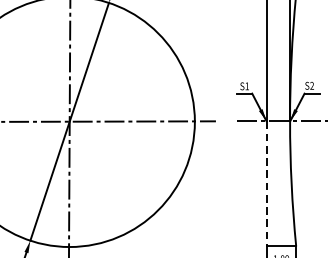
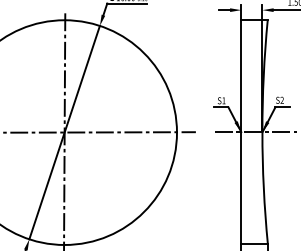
line: (266, 184) -> (241, 188), dashed -> solid

